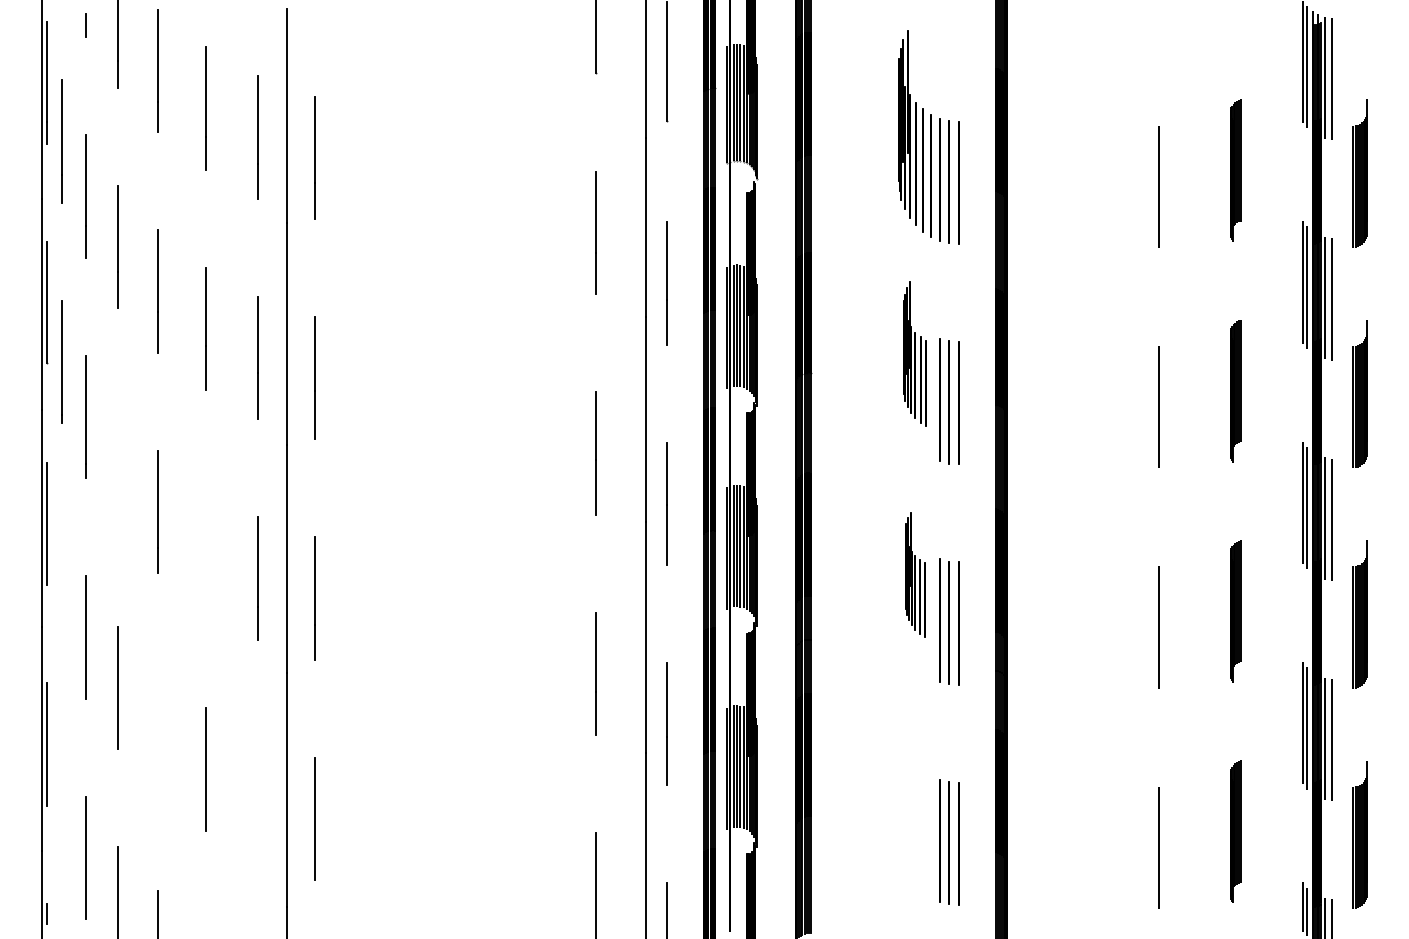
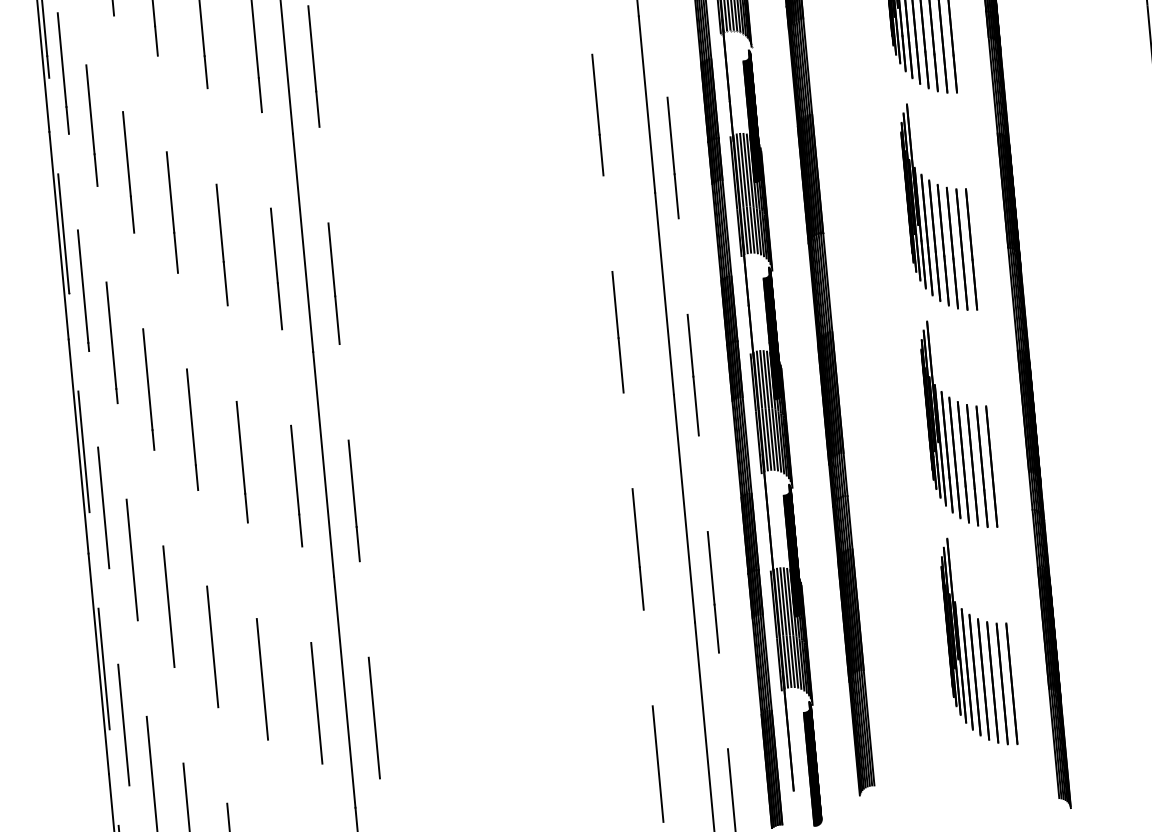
part: (914, 353) -> (923, 204), size x1.43
line: (117, 467) -> (148, 389), added
line: (205, 548) -> (242, 461), added
part: (914, 574) -> (943, 422), size x1.67
line: (61, 582) -> (103, 508), added
line: (157, 732) -> (211, 647), added
part: (914, 794) -> (963, 639), added
line: (257, 798) -> (316, 703), added
line: (61, 802) -> (123, 724), added

